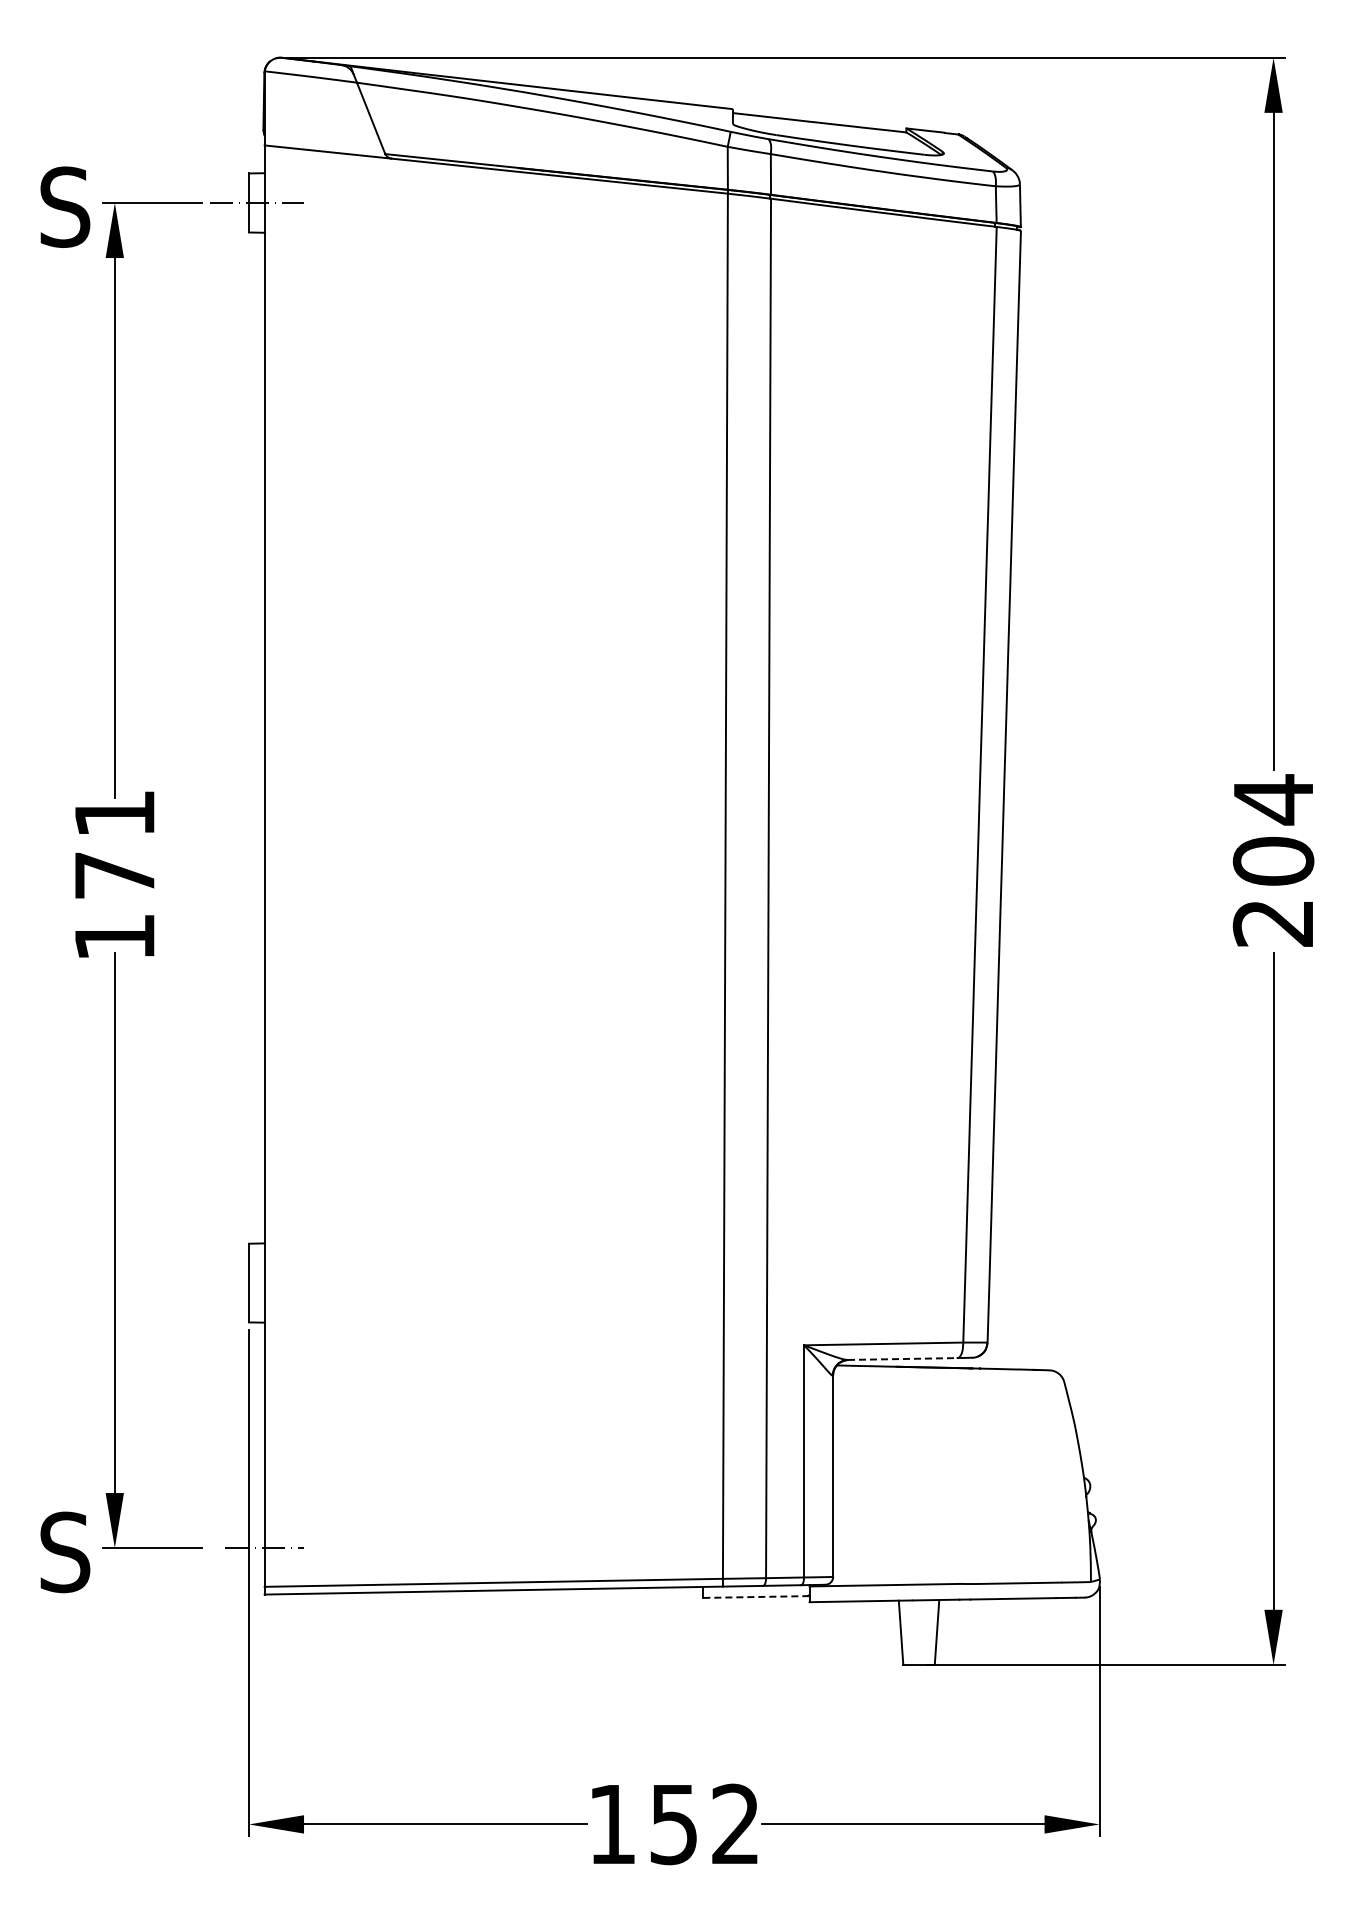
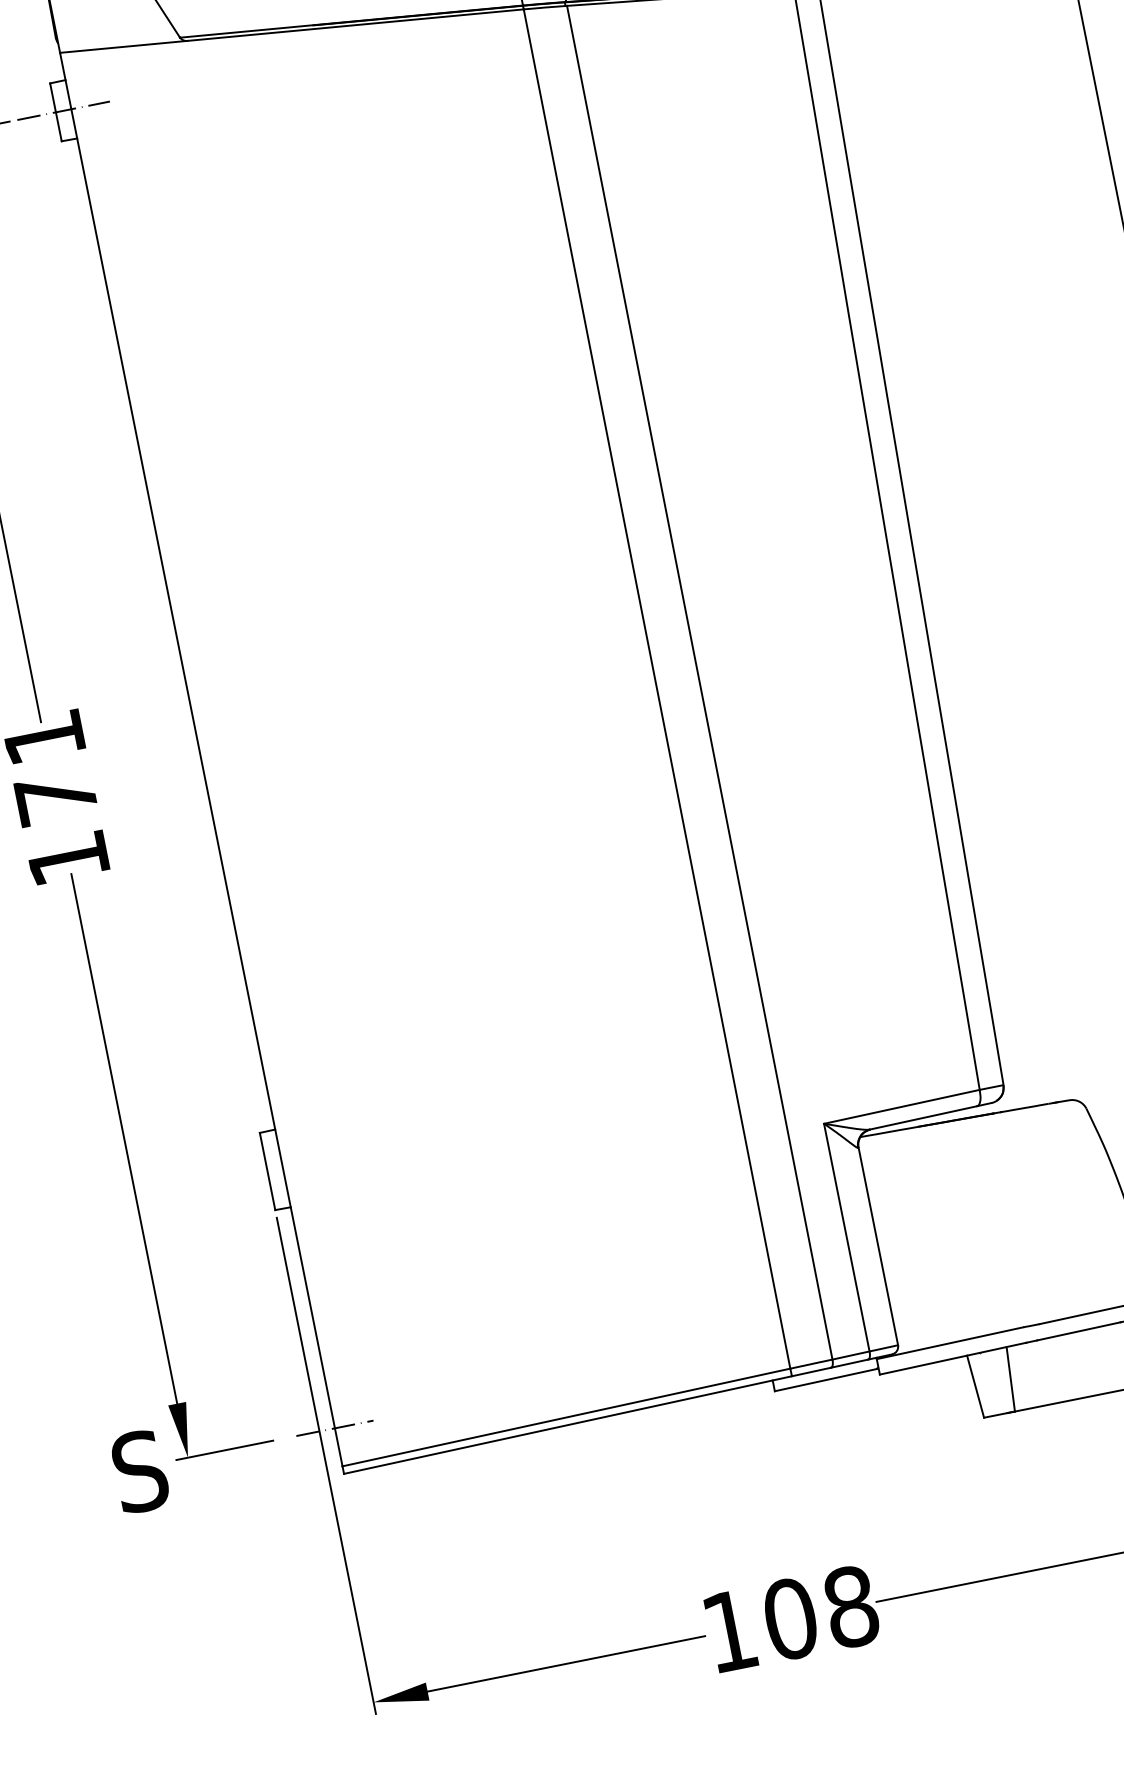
line: (902, 1359) -> (923, 1118), dashed -> solid
line: (755, 1597) -> (825, 1380), dashed -> solid
text: (704, 1824) -> (820, 1613), 152 -> 108

